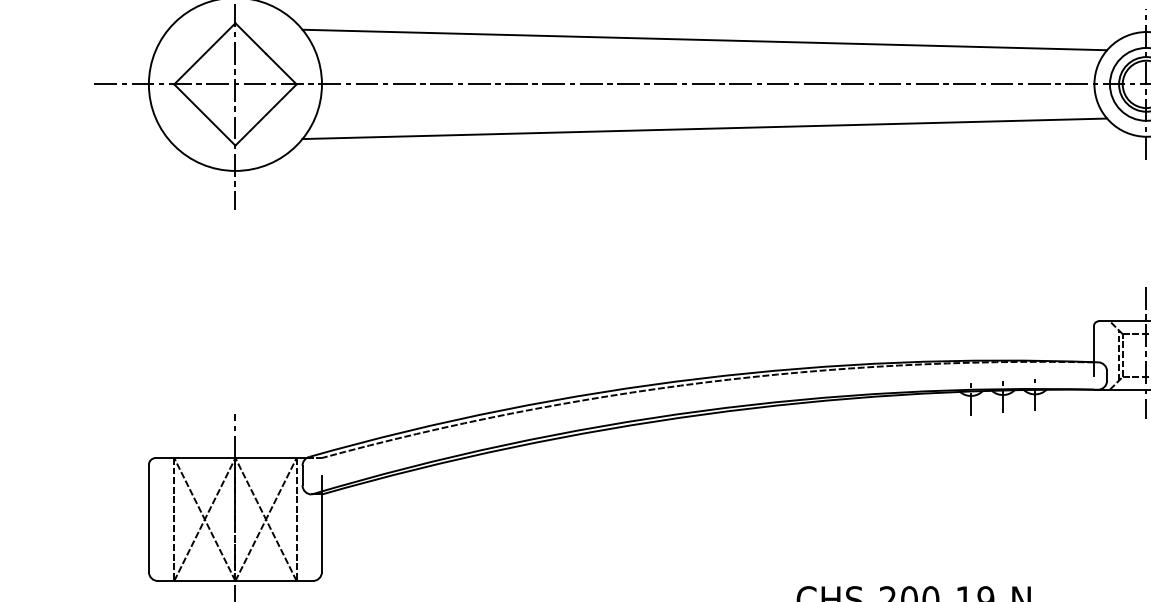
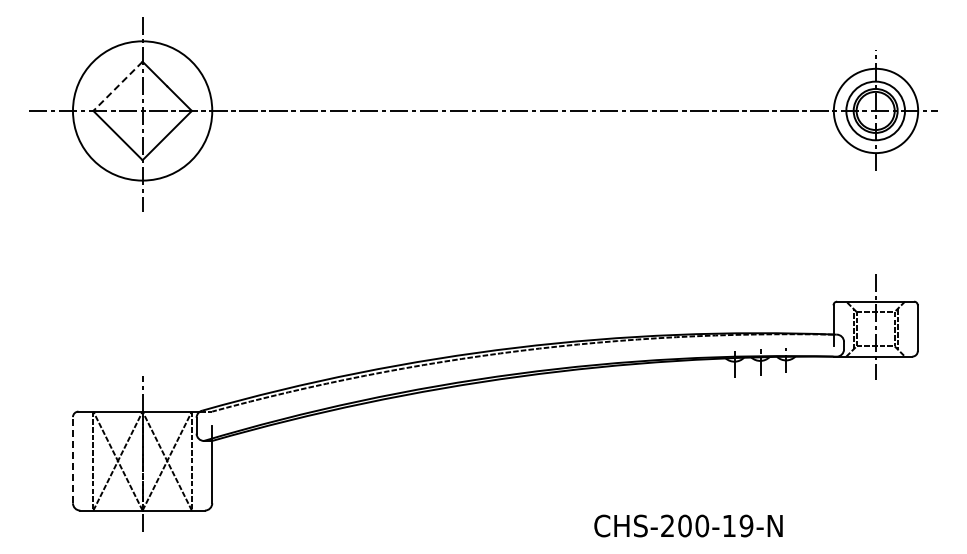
line: (705, 39) -> (520, 74), removed
line: (205, 54) -> (118, 86), solid -> dashed
line: (705, 128) -> (520, 146), removed
line: (148, 517) -> (72, 459), solid -> dashed

